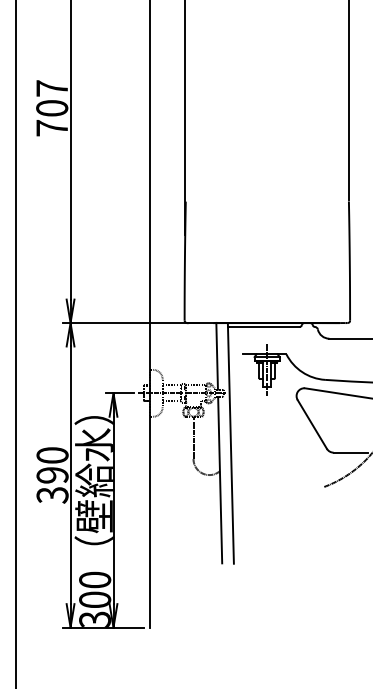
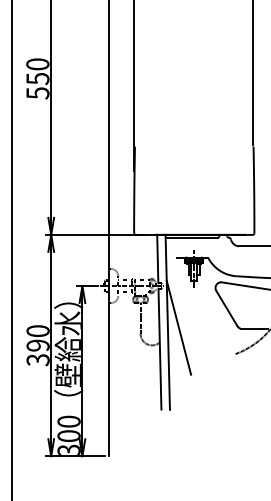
text: (51, 107) -> (37, 78), 707 -> 550
line: (245, 450) -> (178, 327), added

